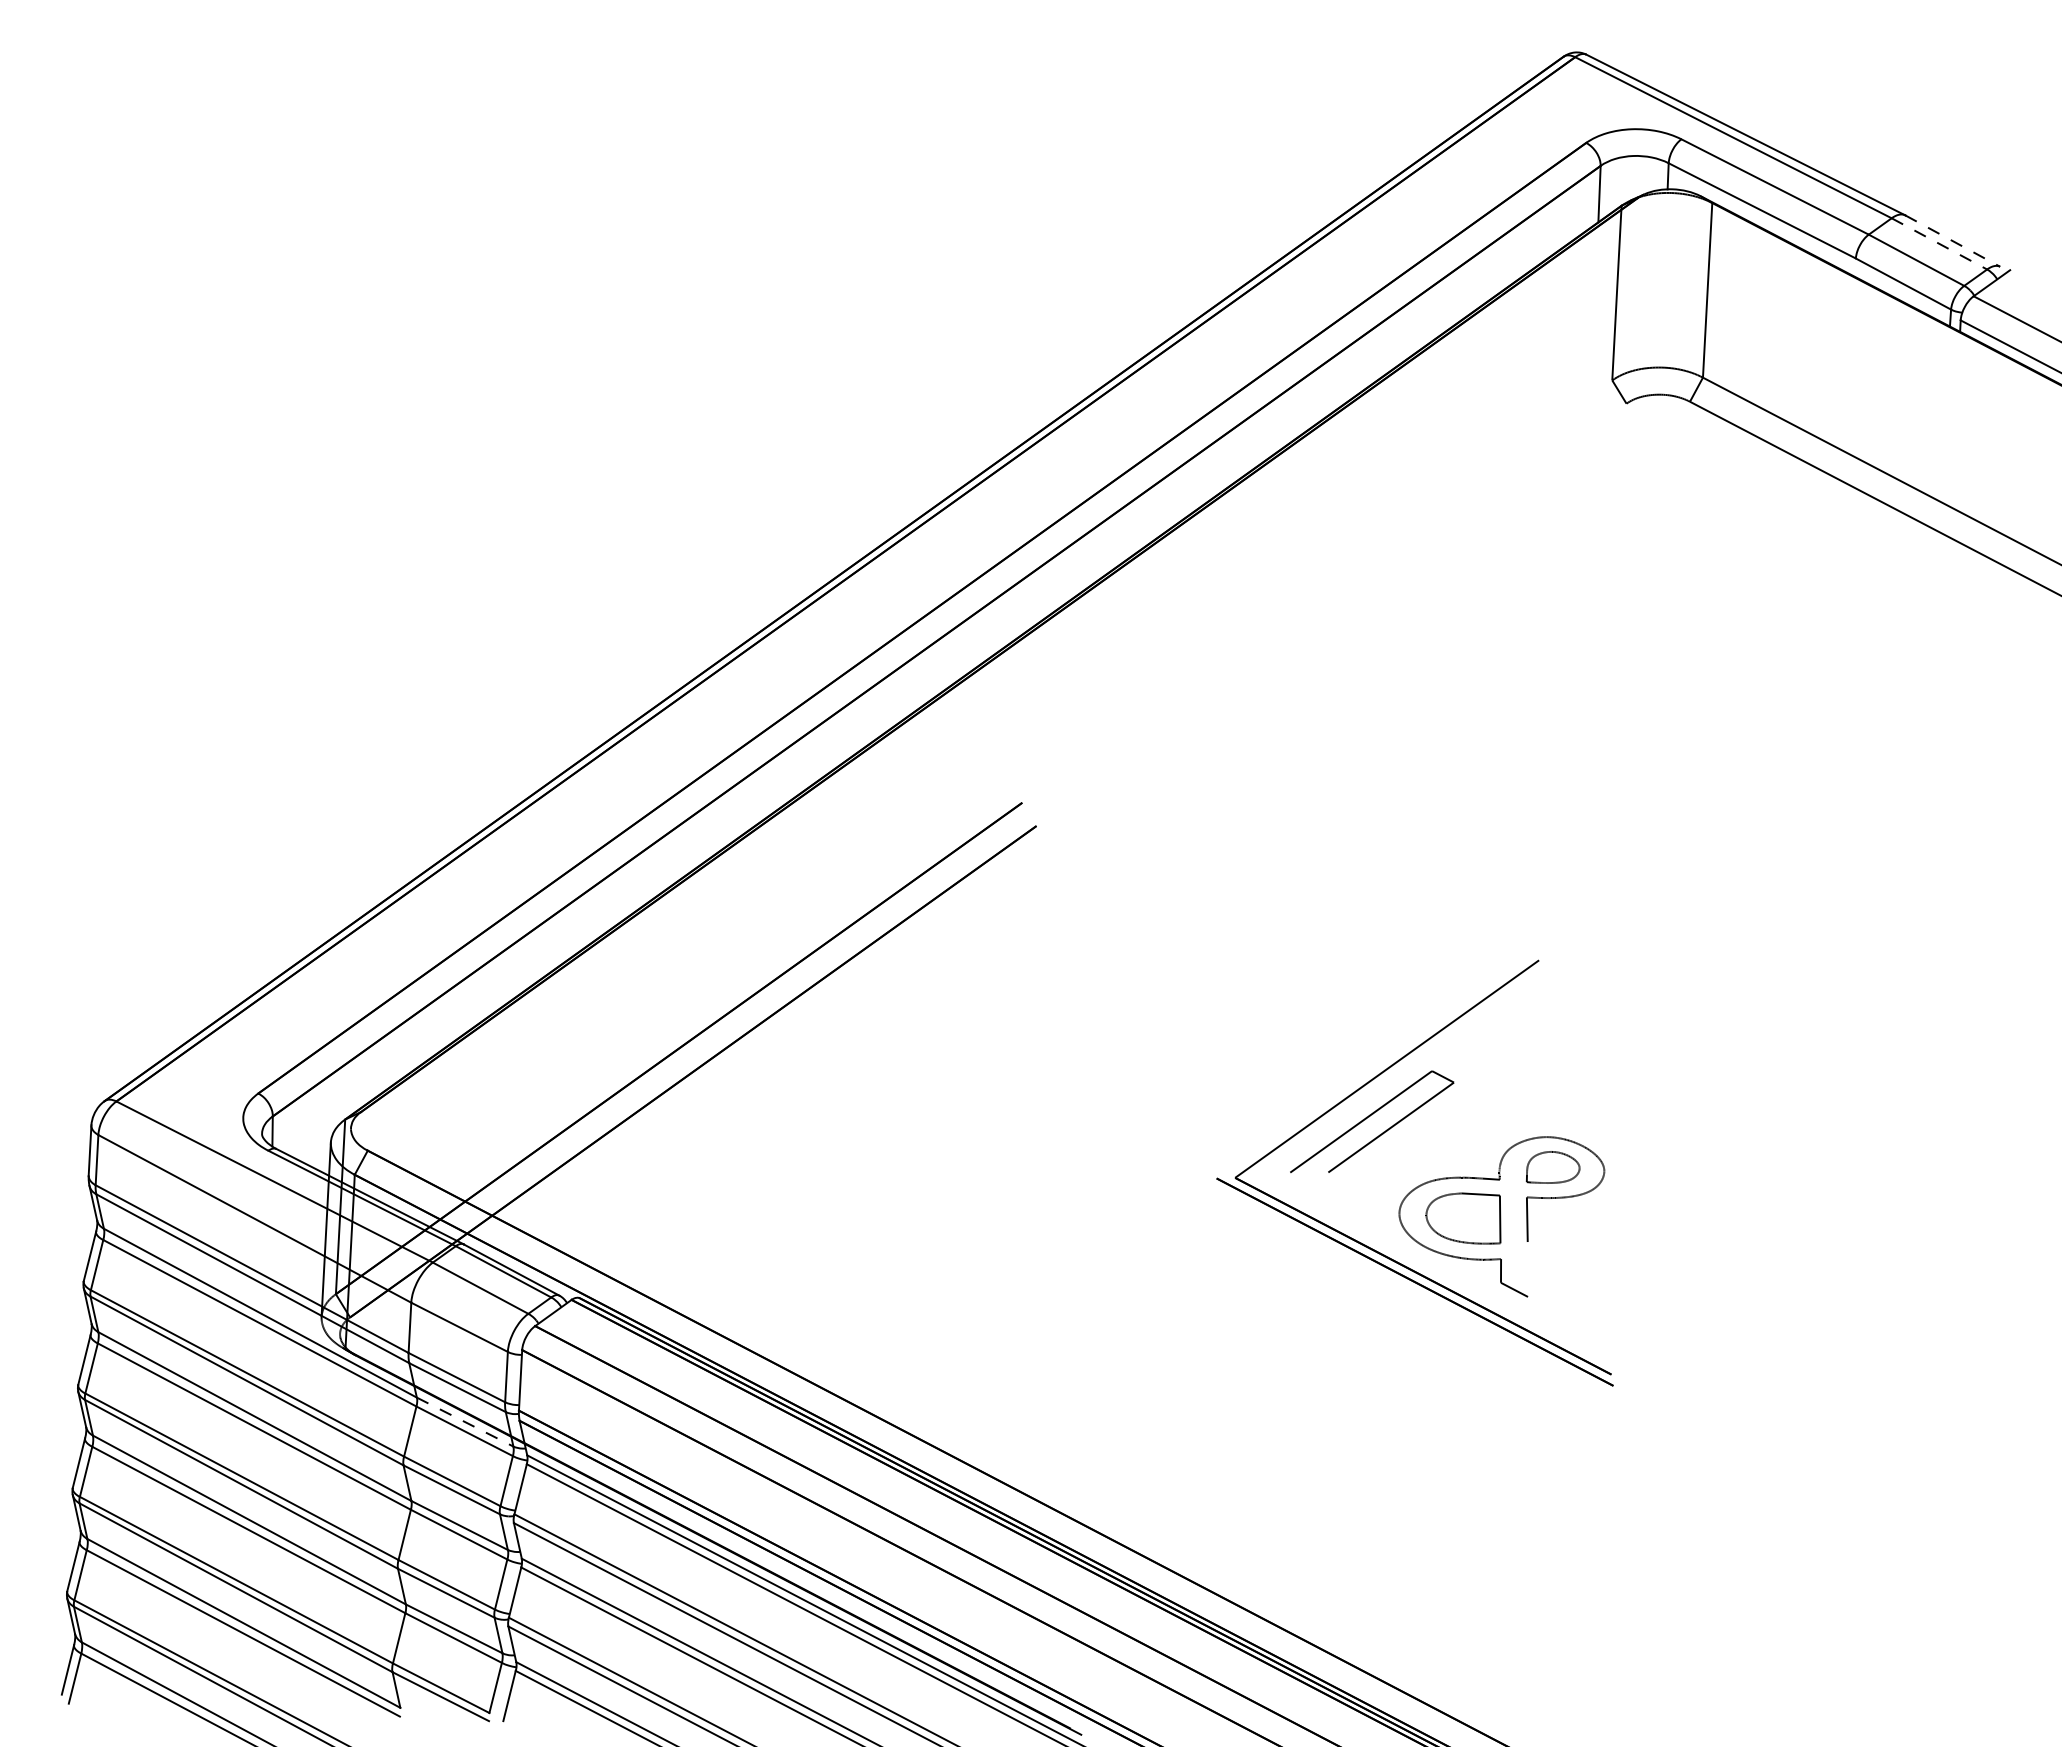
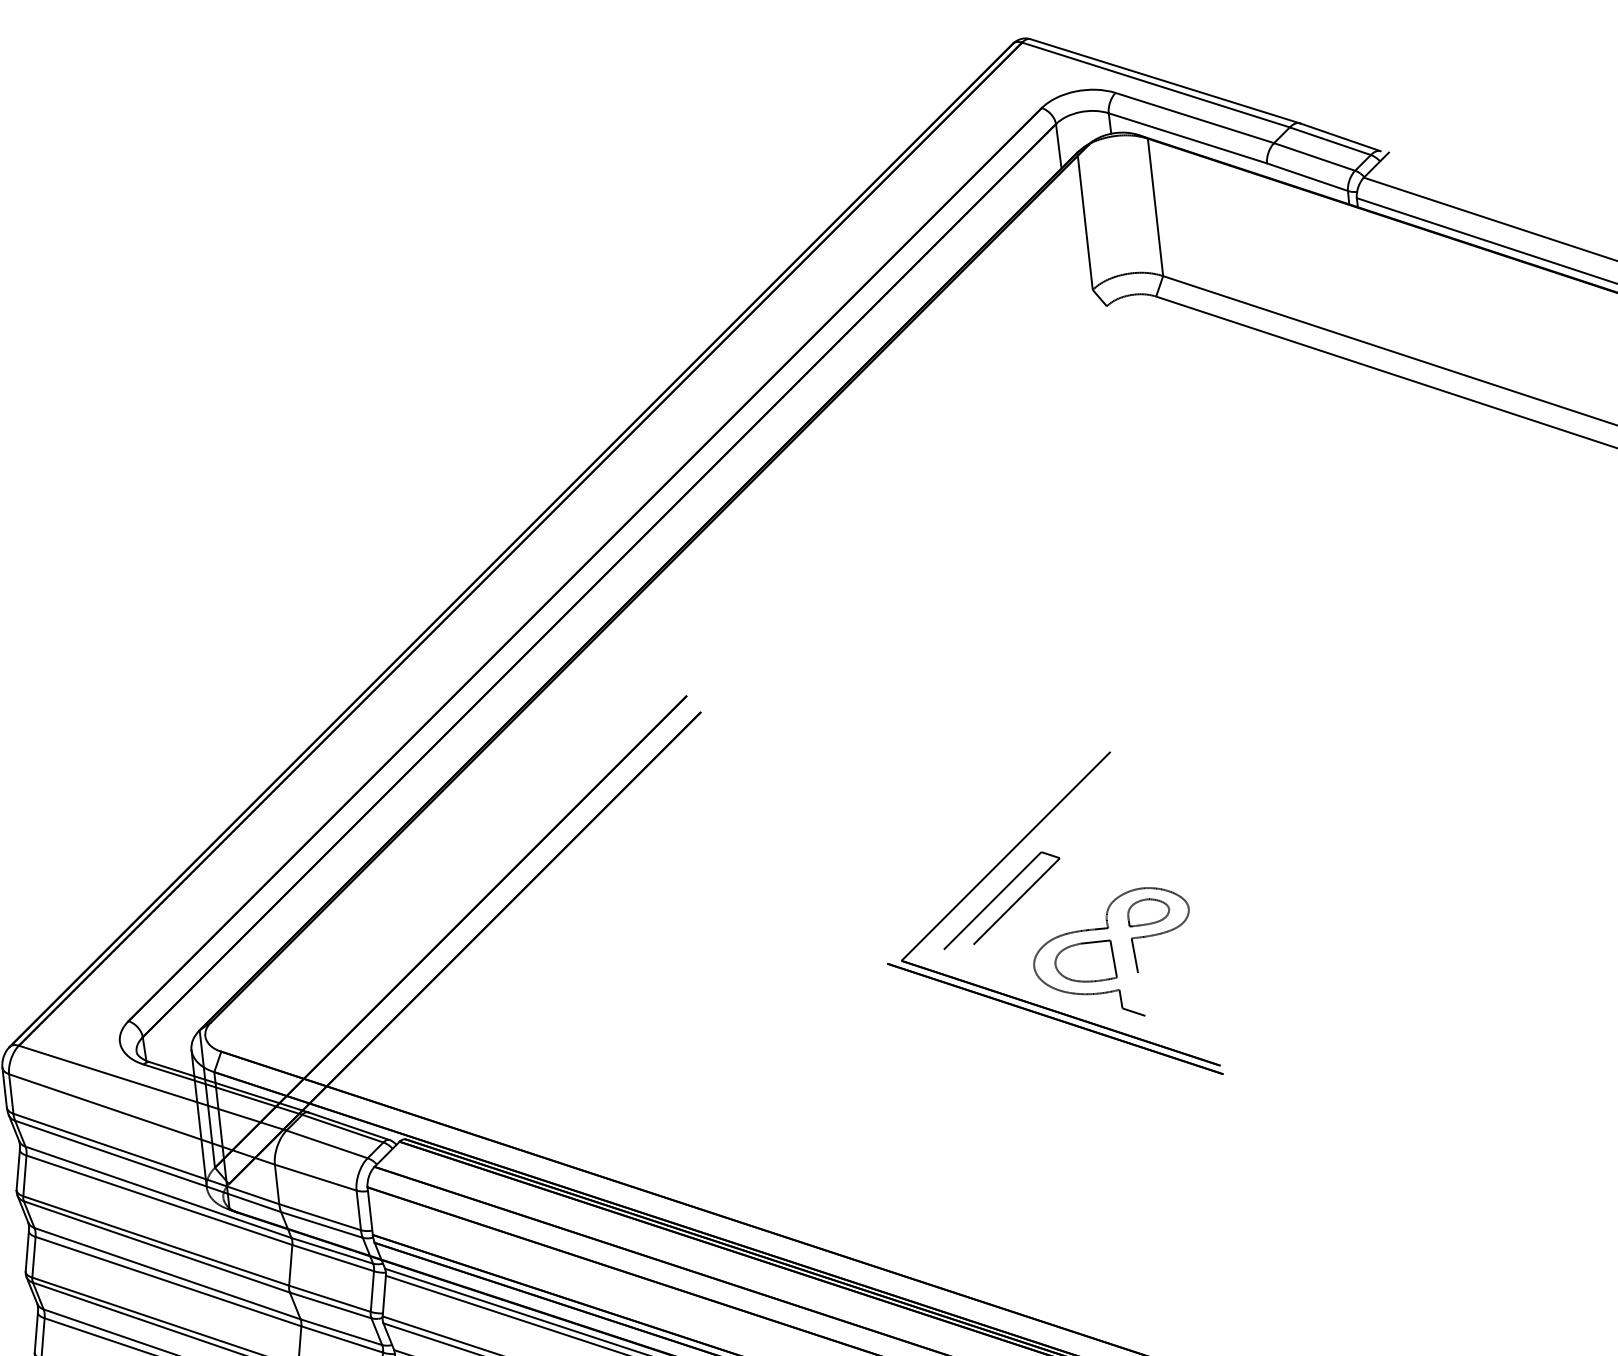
line: (1952, 241) -> (1340, 137), dashed -> solid
line: (1939, 244) -> (1330, 141), dashed -> solid
line: (465, 1422) -> (332, 1251), dashed -> solid

